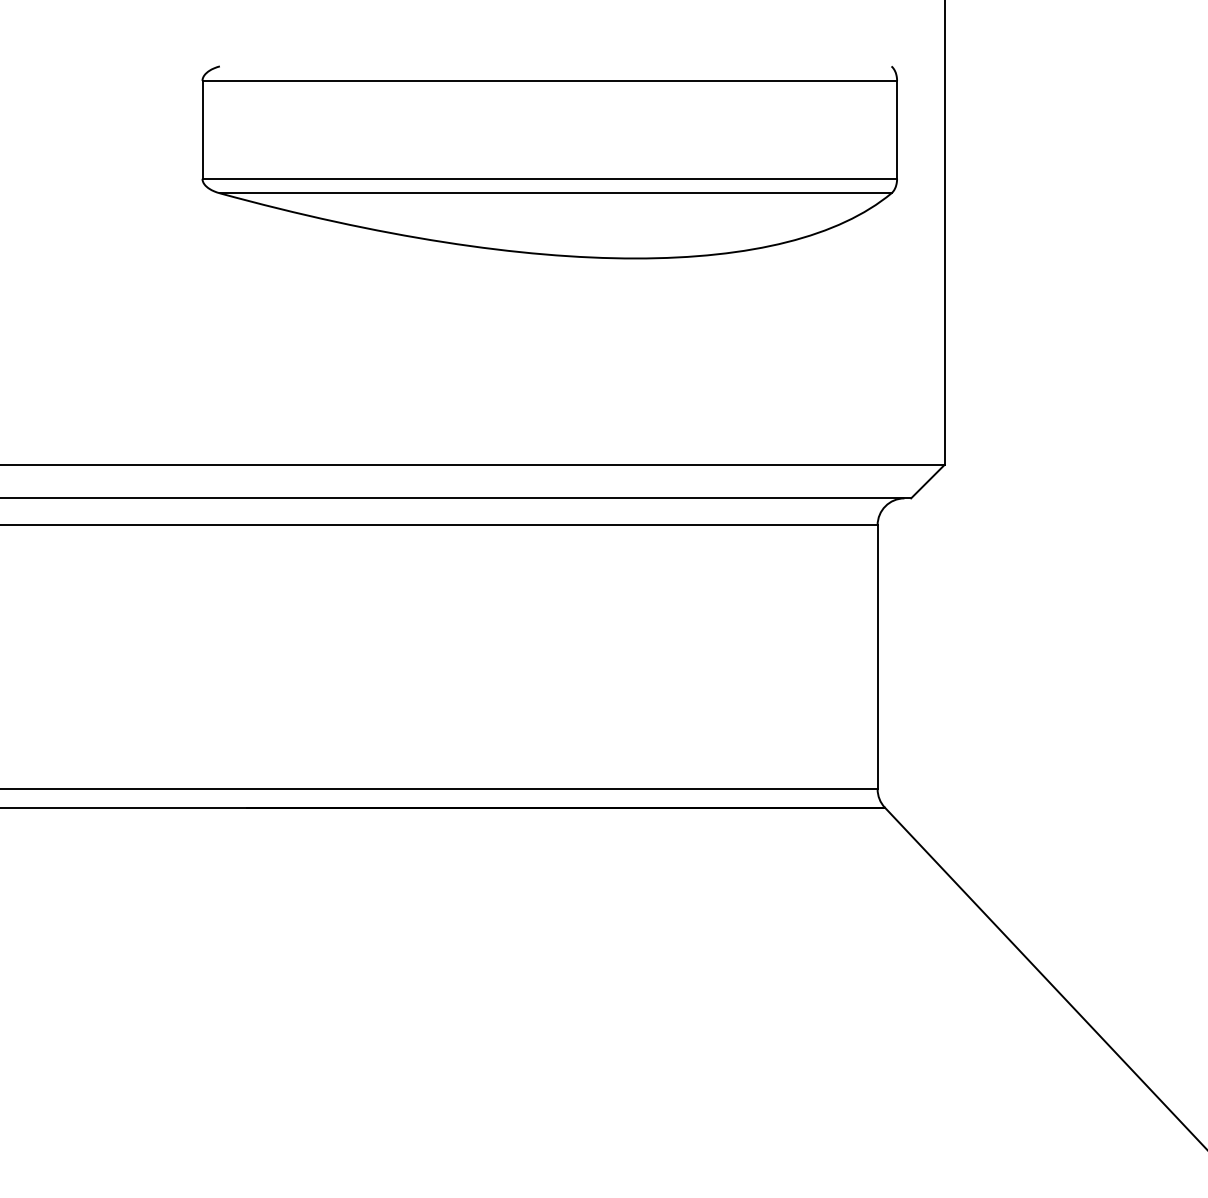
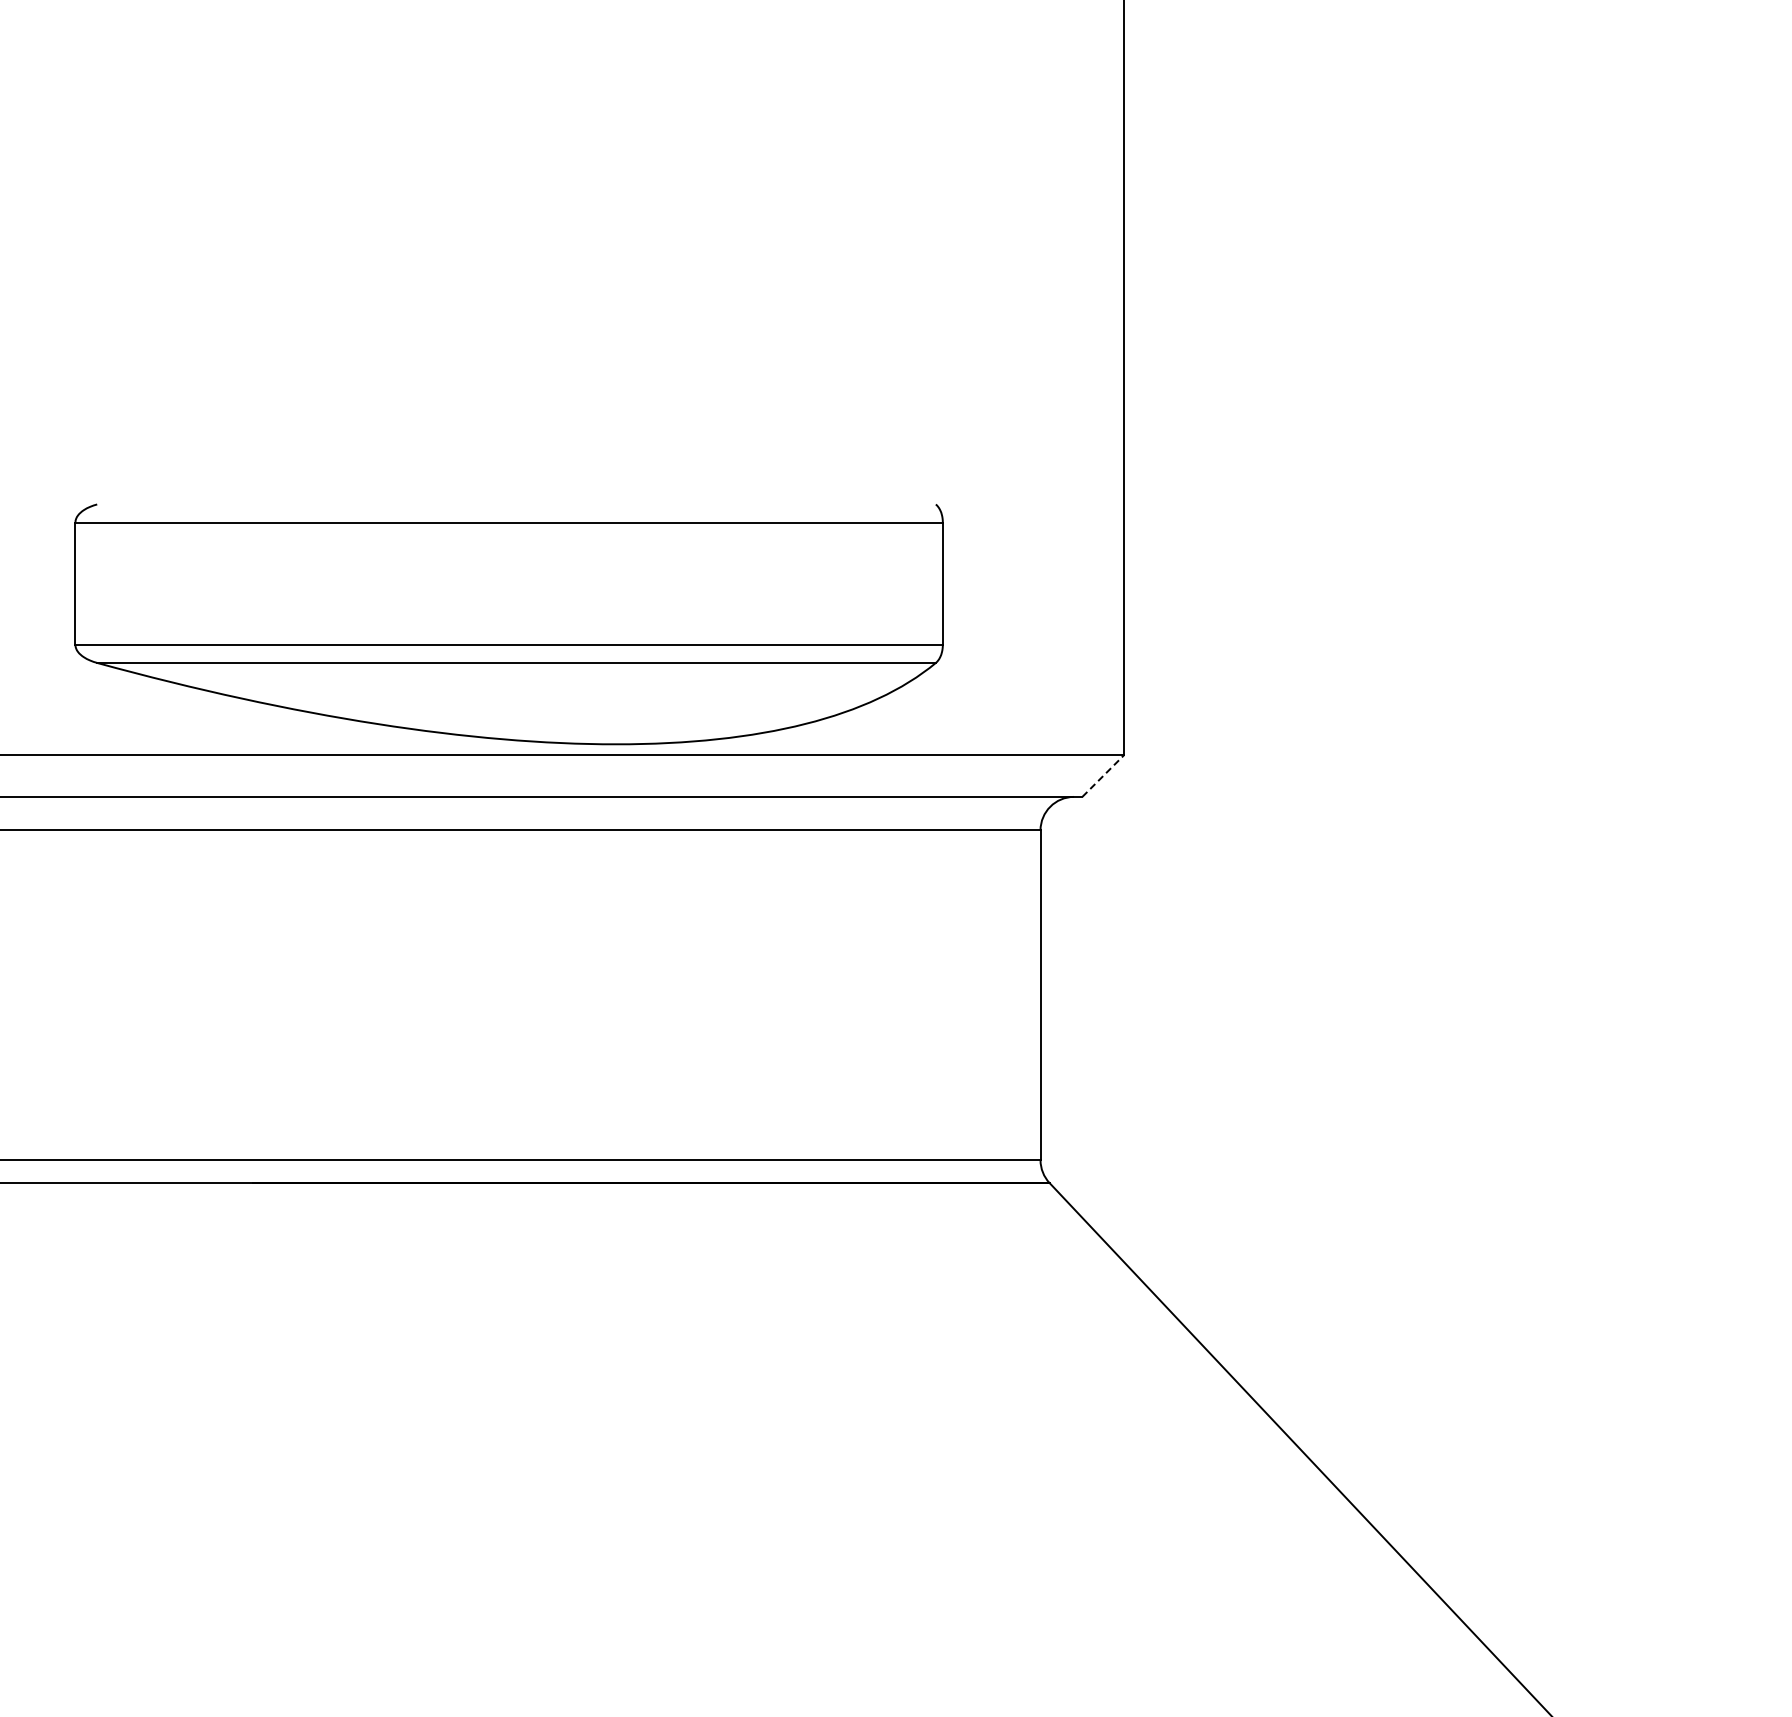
part: (549, 162) -> (508, 624), moved
line: (928, 481) -> (1103, 775), solid -> dashed

